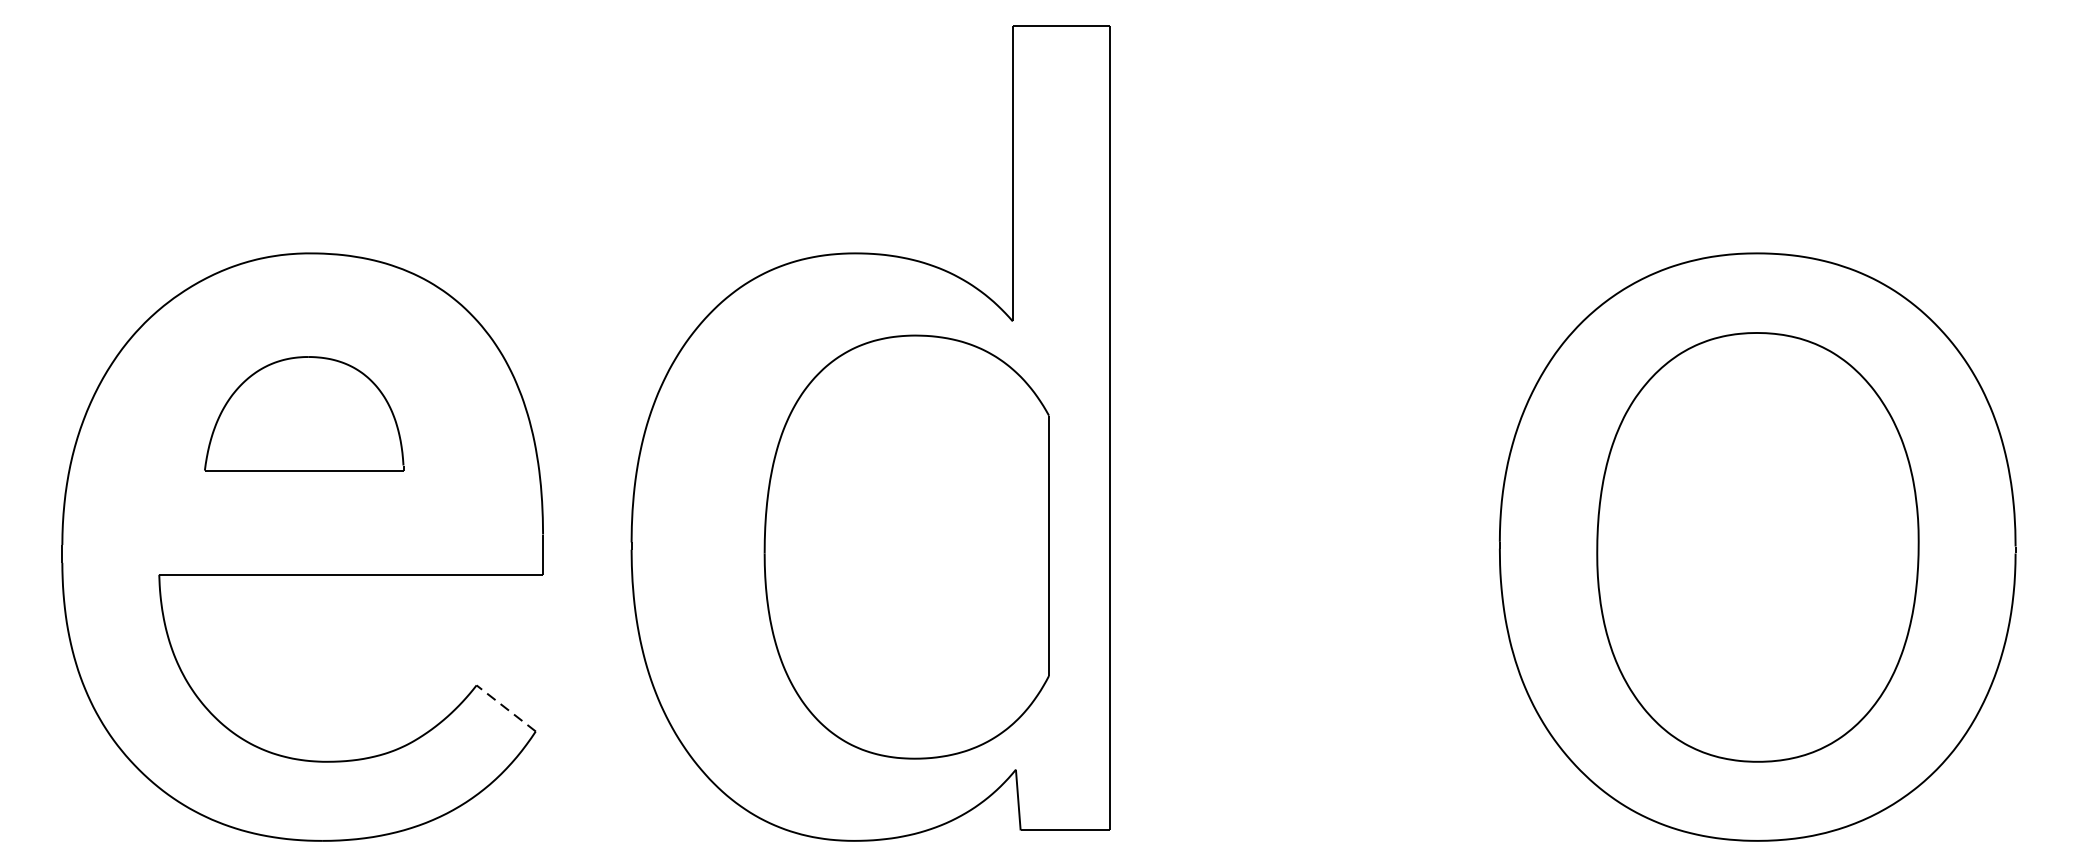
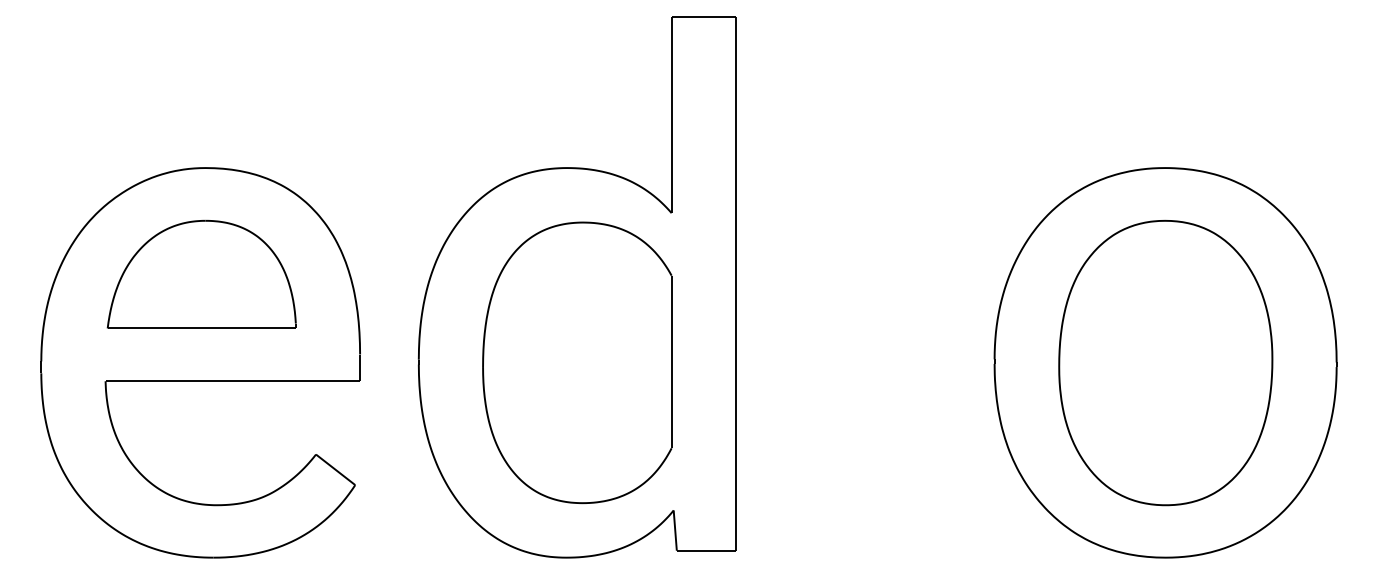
part: (303, 412) -> (201, 273), size x1.43
part: (907, 546) -> (577, 362), moved
line: (505, 707) -> (335, 469), dashed -> solid

